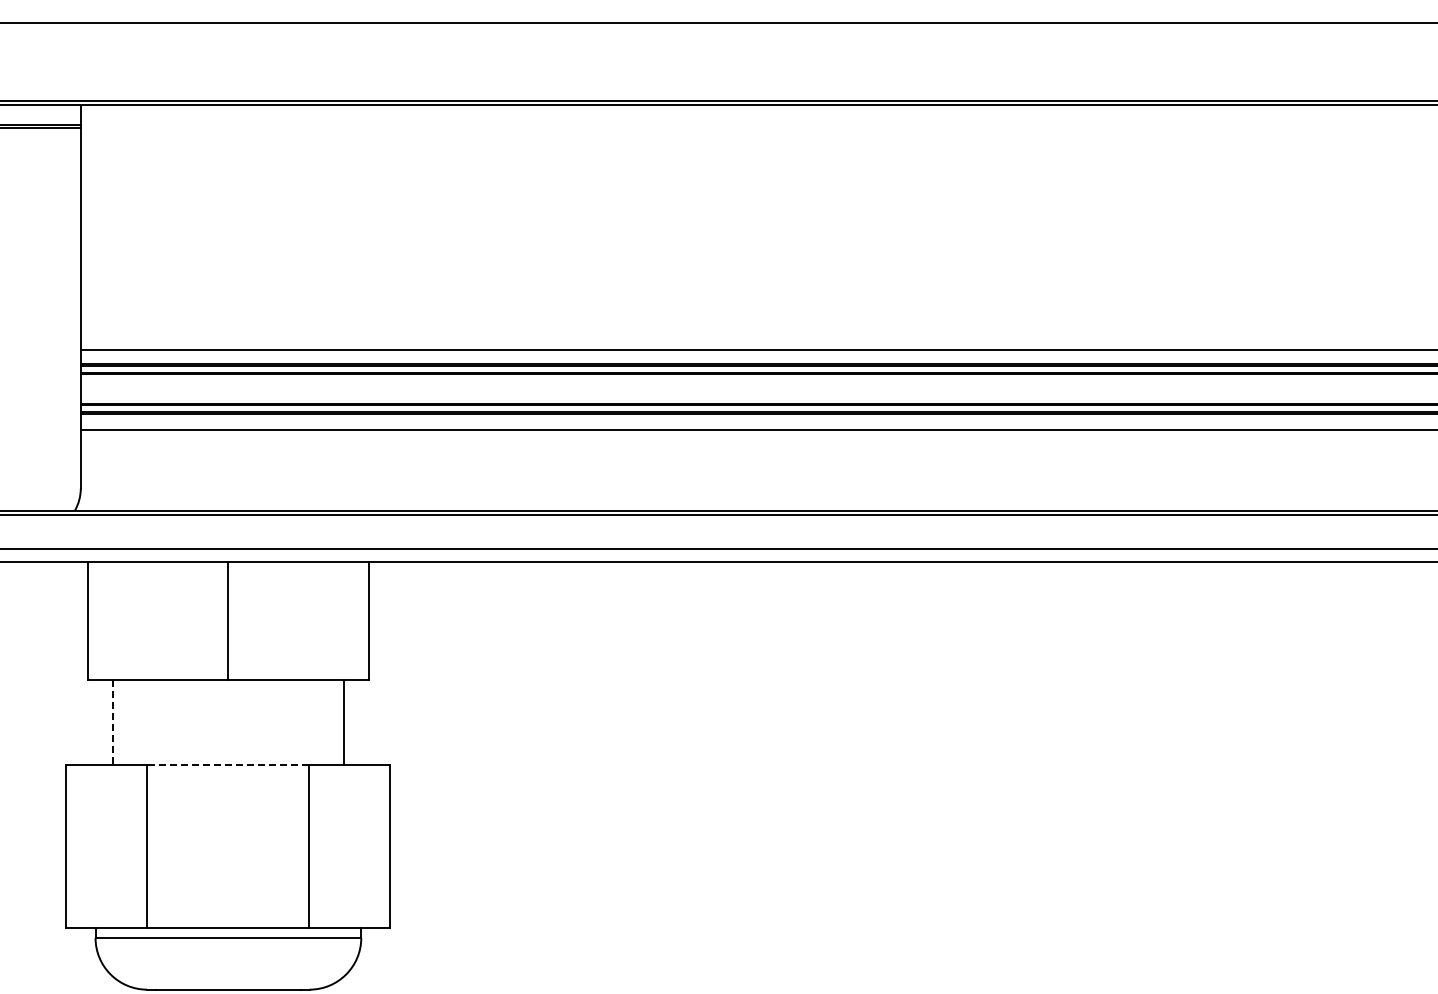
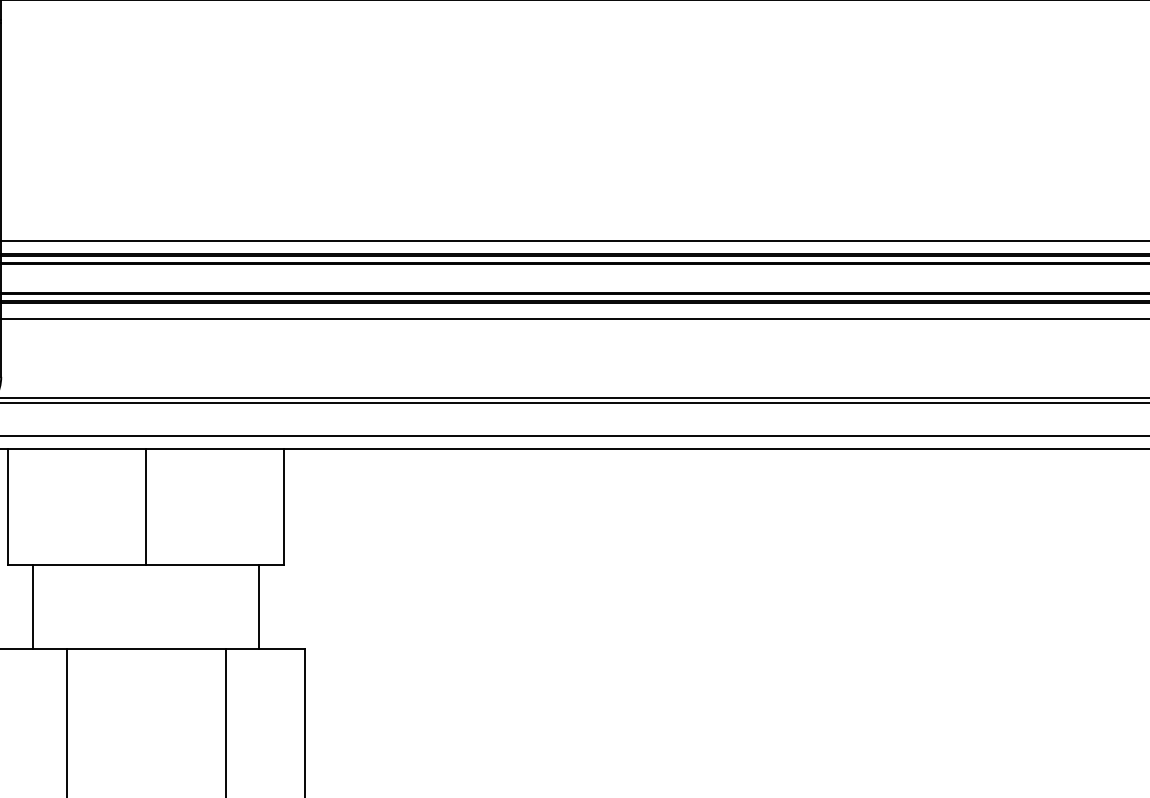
line: (113, 723) -> (33, 607), dashed -> solid
line: (228, 765) -> (146, 648), dashed -> solid

